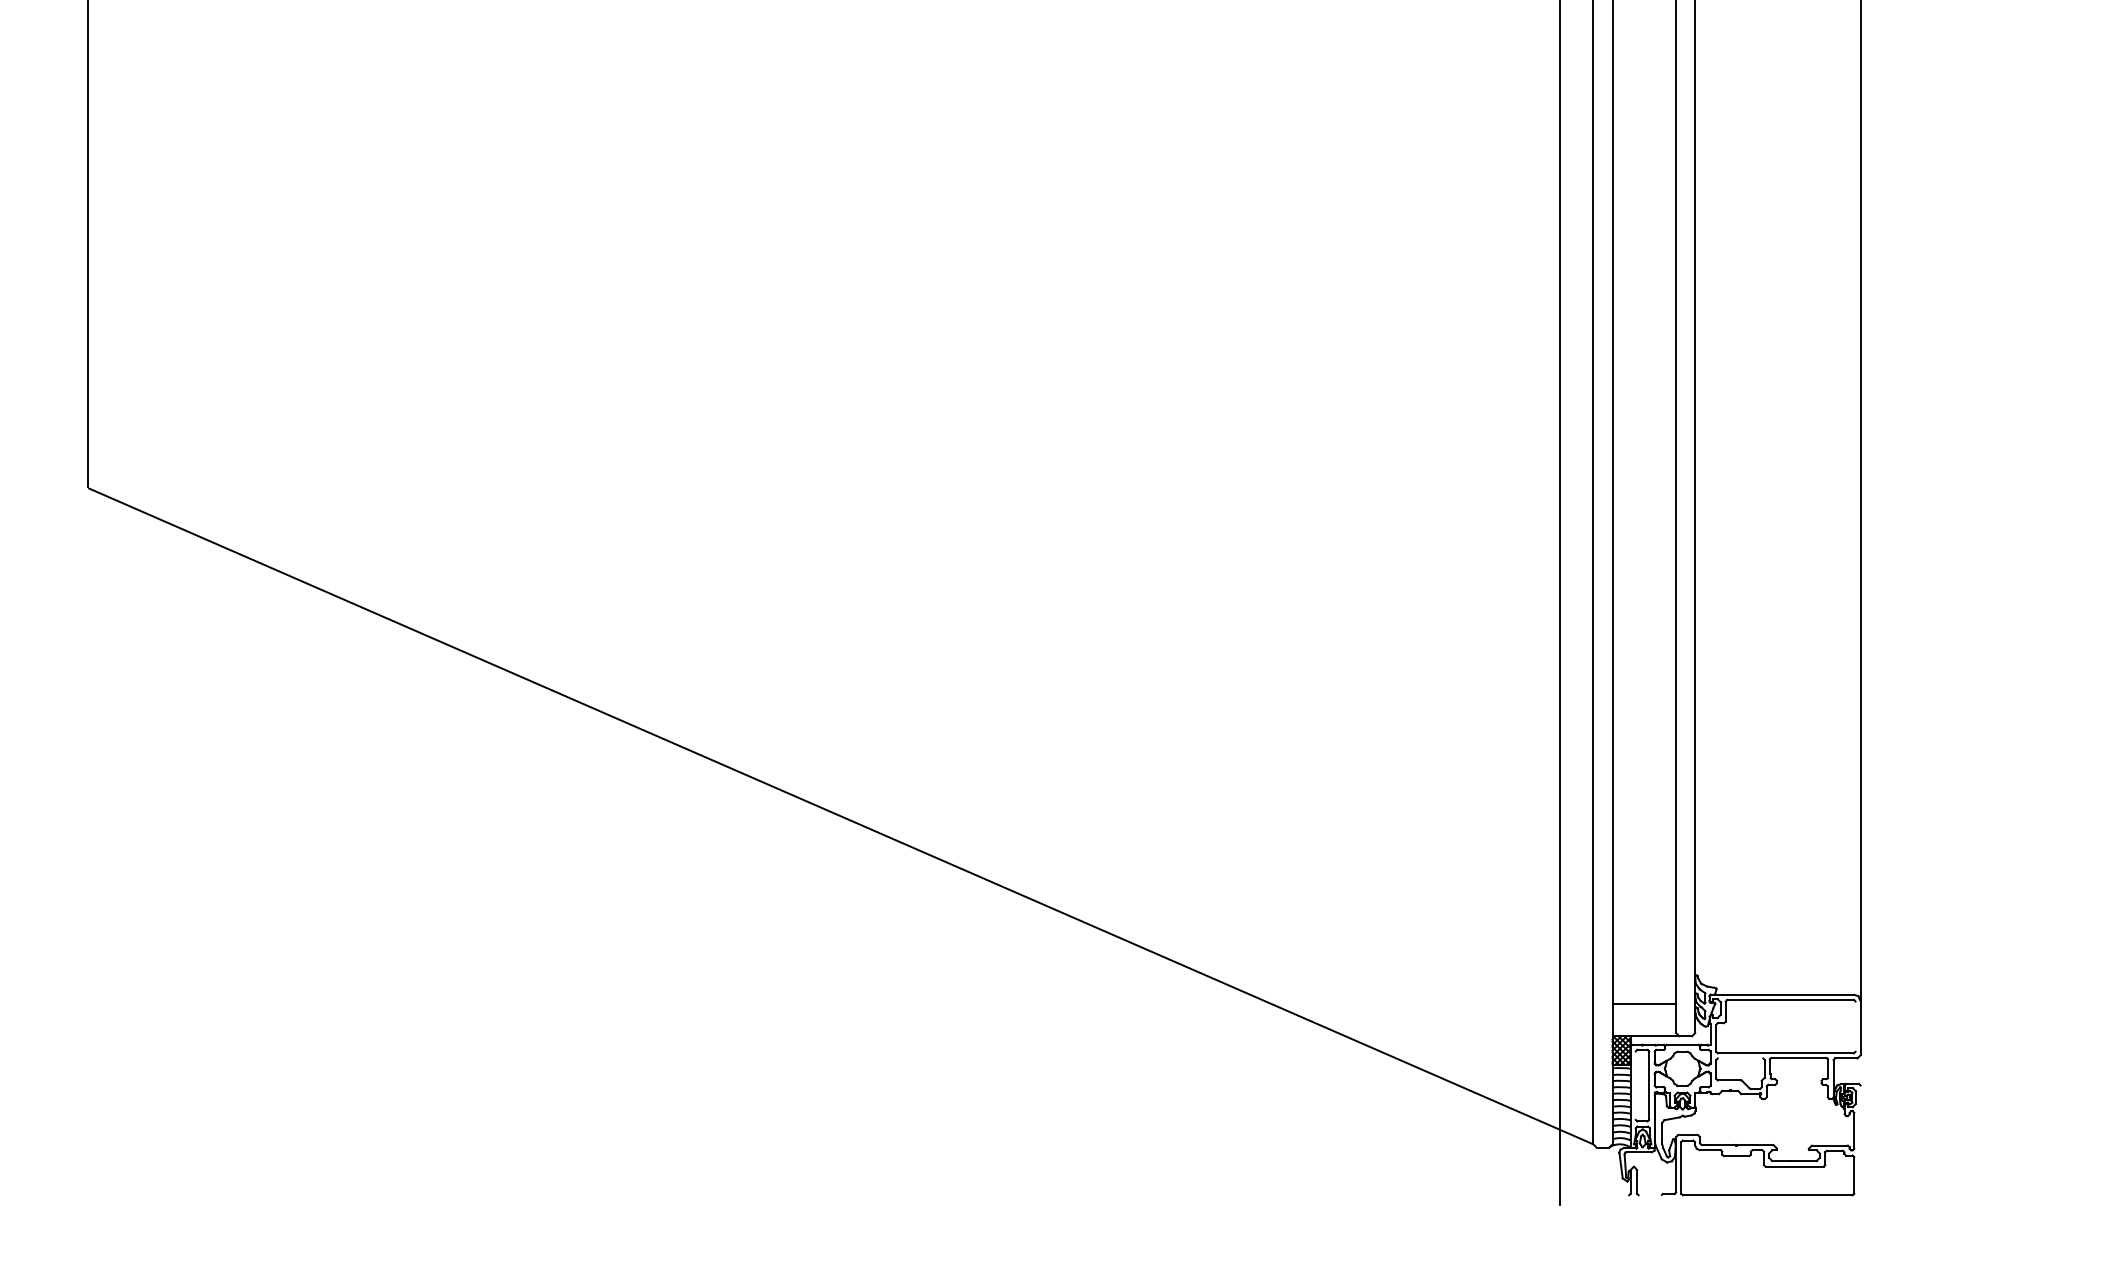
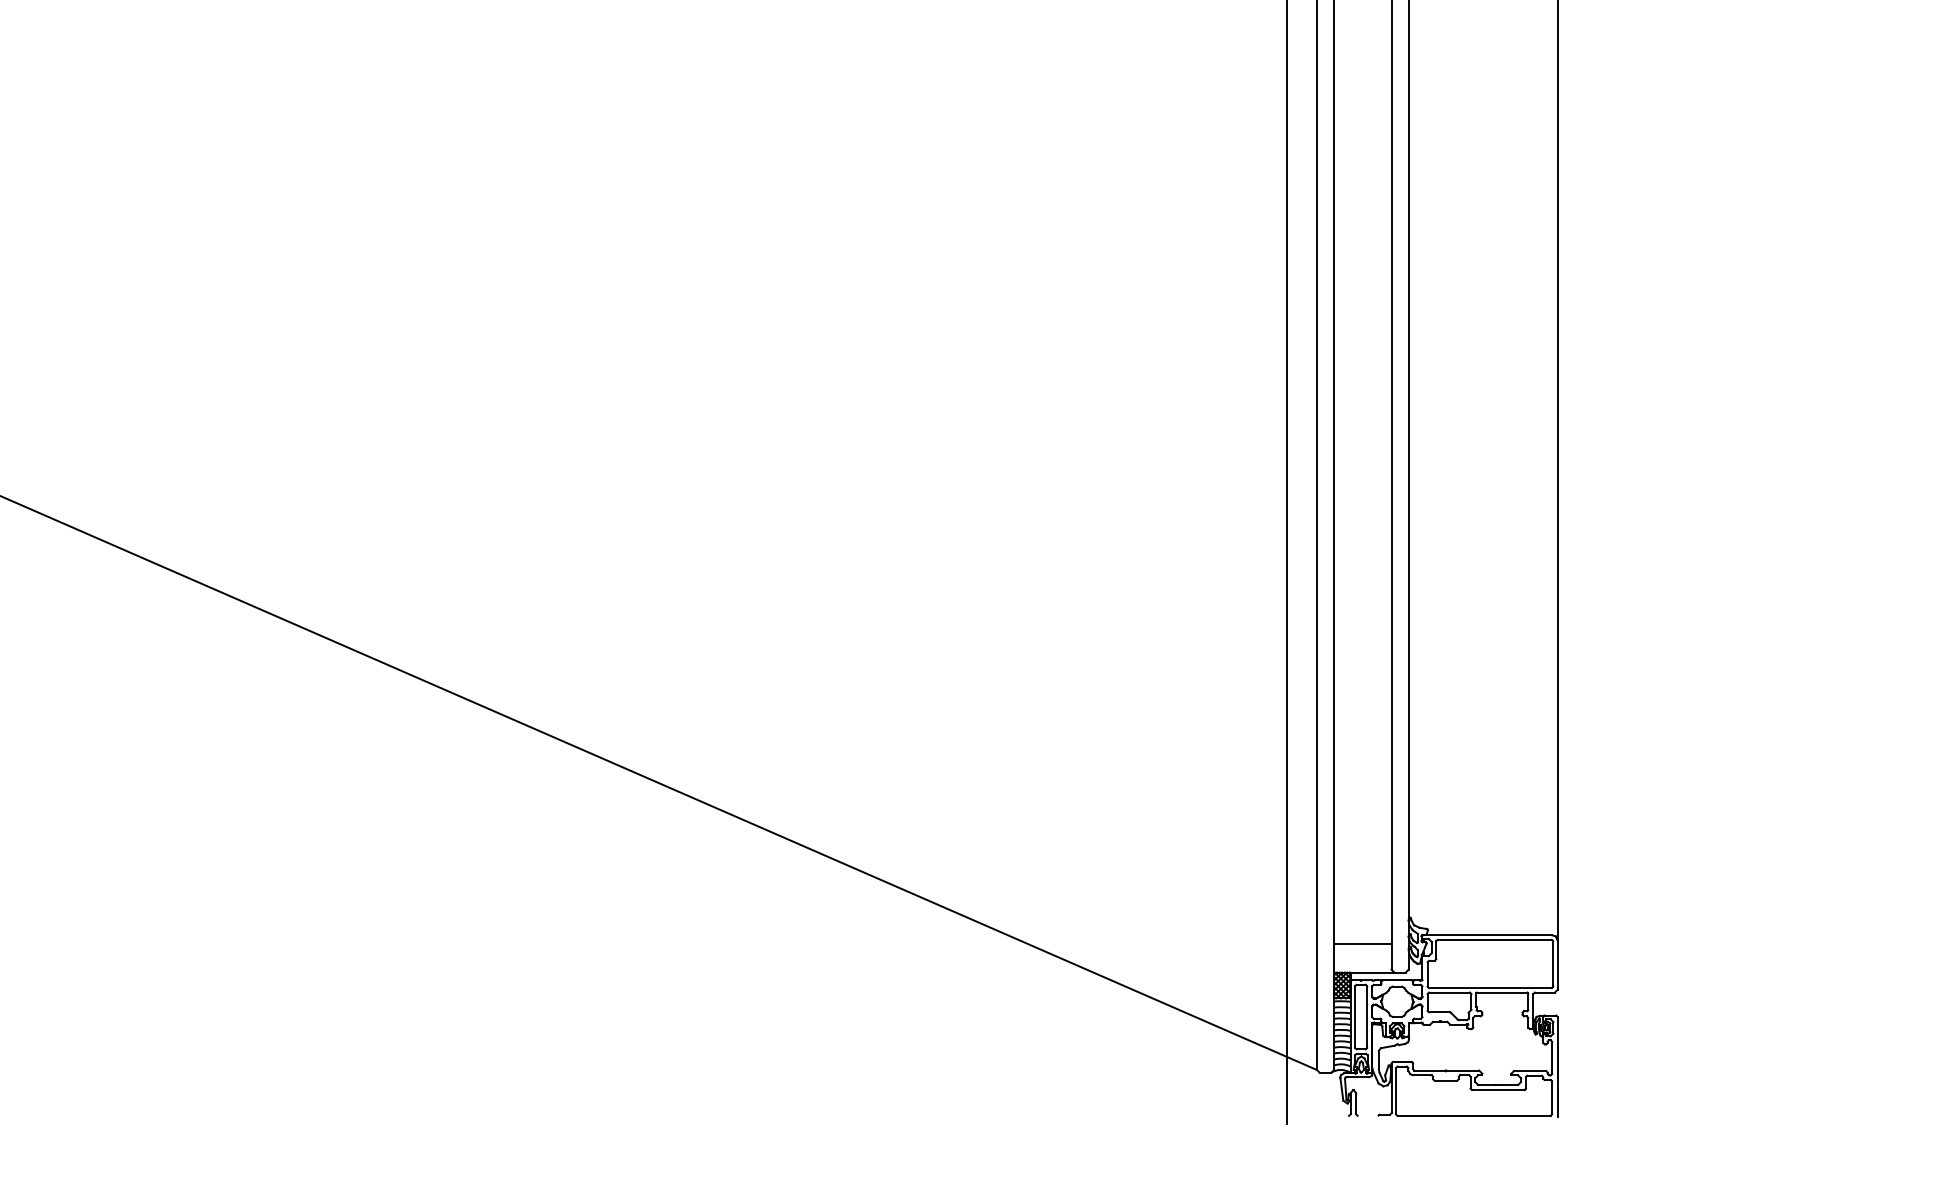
line: (1855, 1026) -> (1553, 963), added
line: (1740, 1058) -> (1449, 992), added
line: (1636, 1085) -> (1355, 1016), added
line: (1860, 1140) -> (1557, 1066), added

